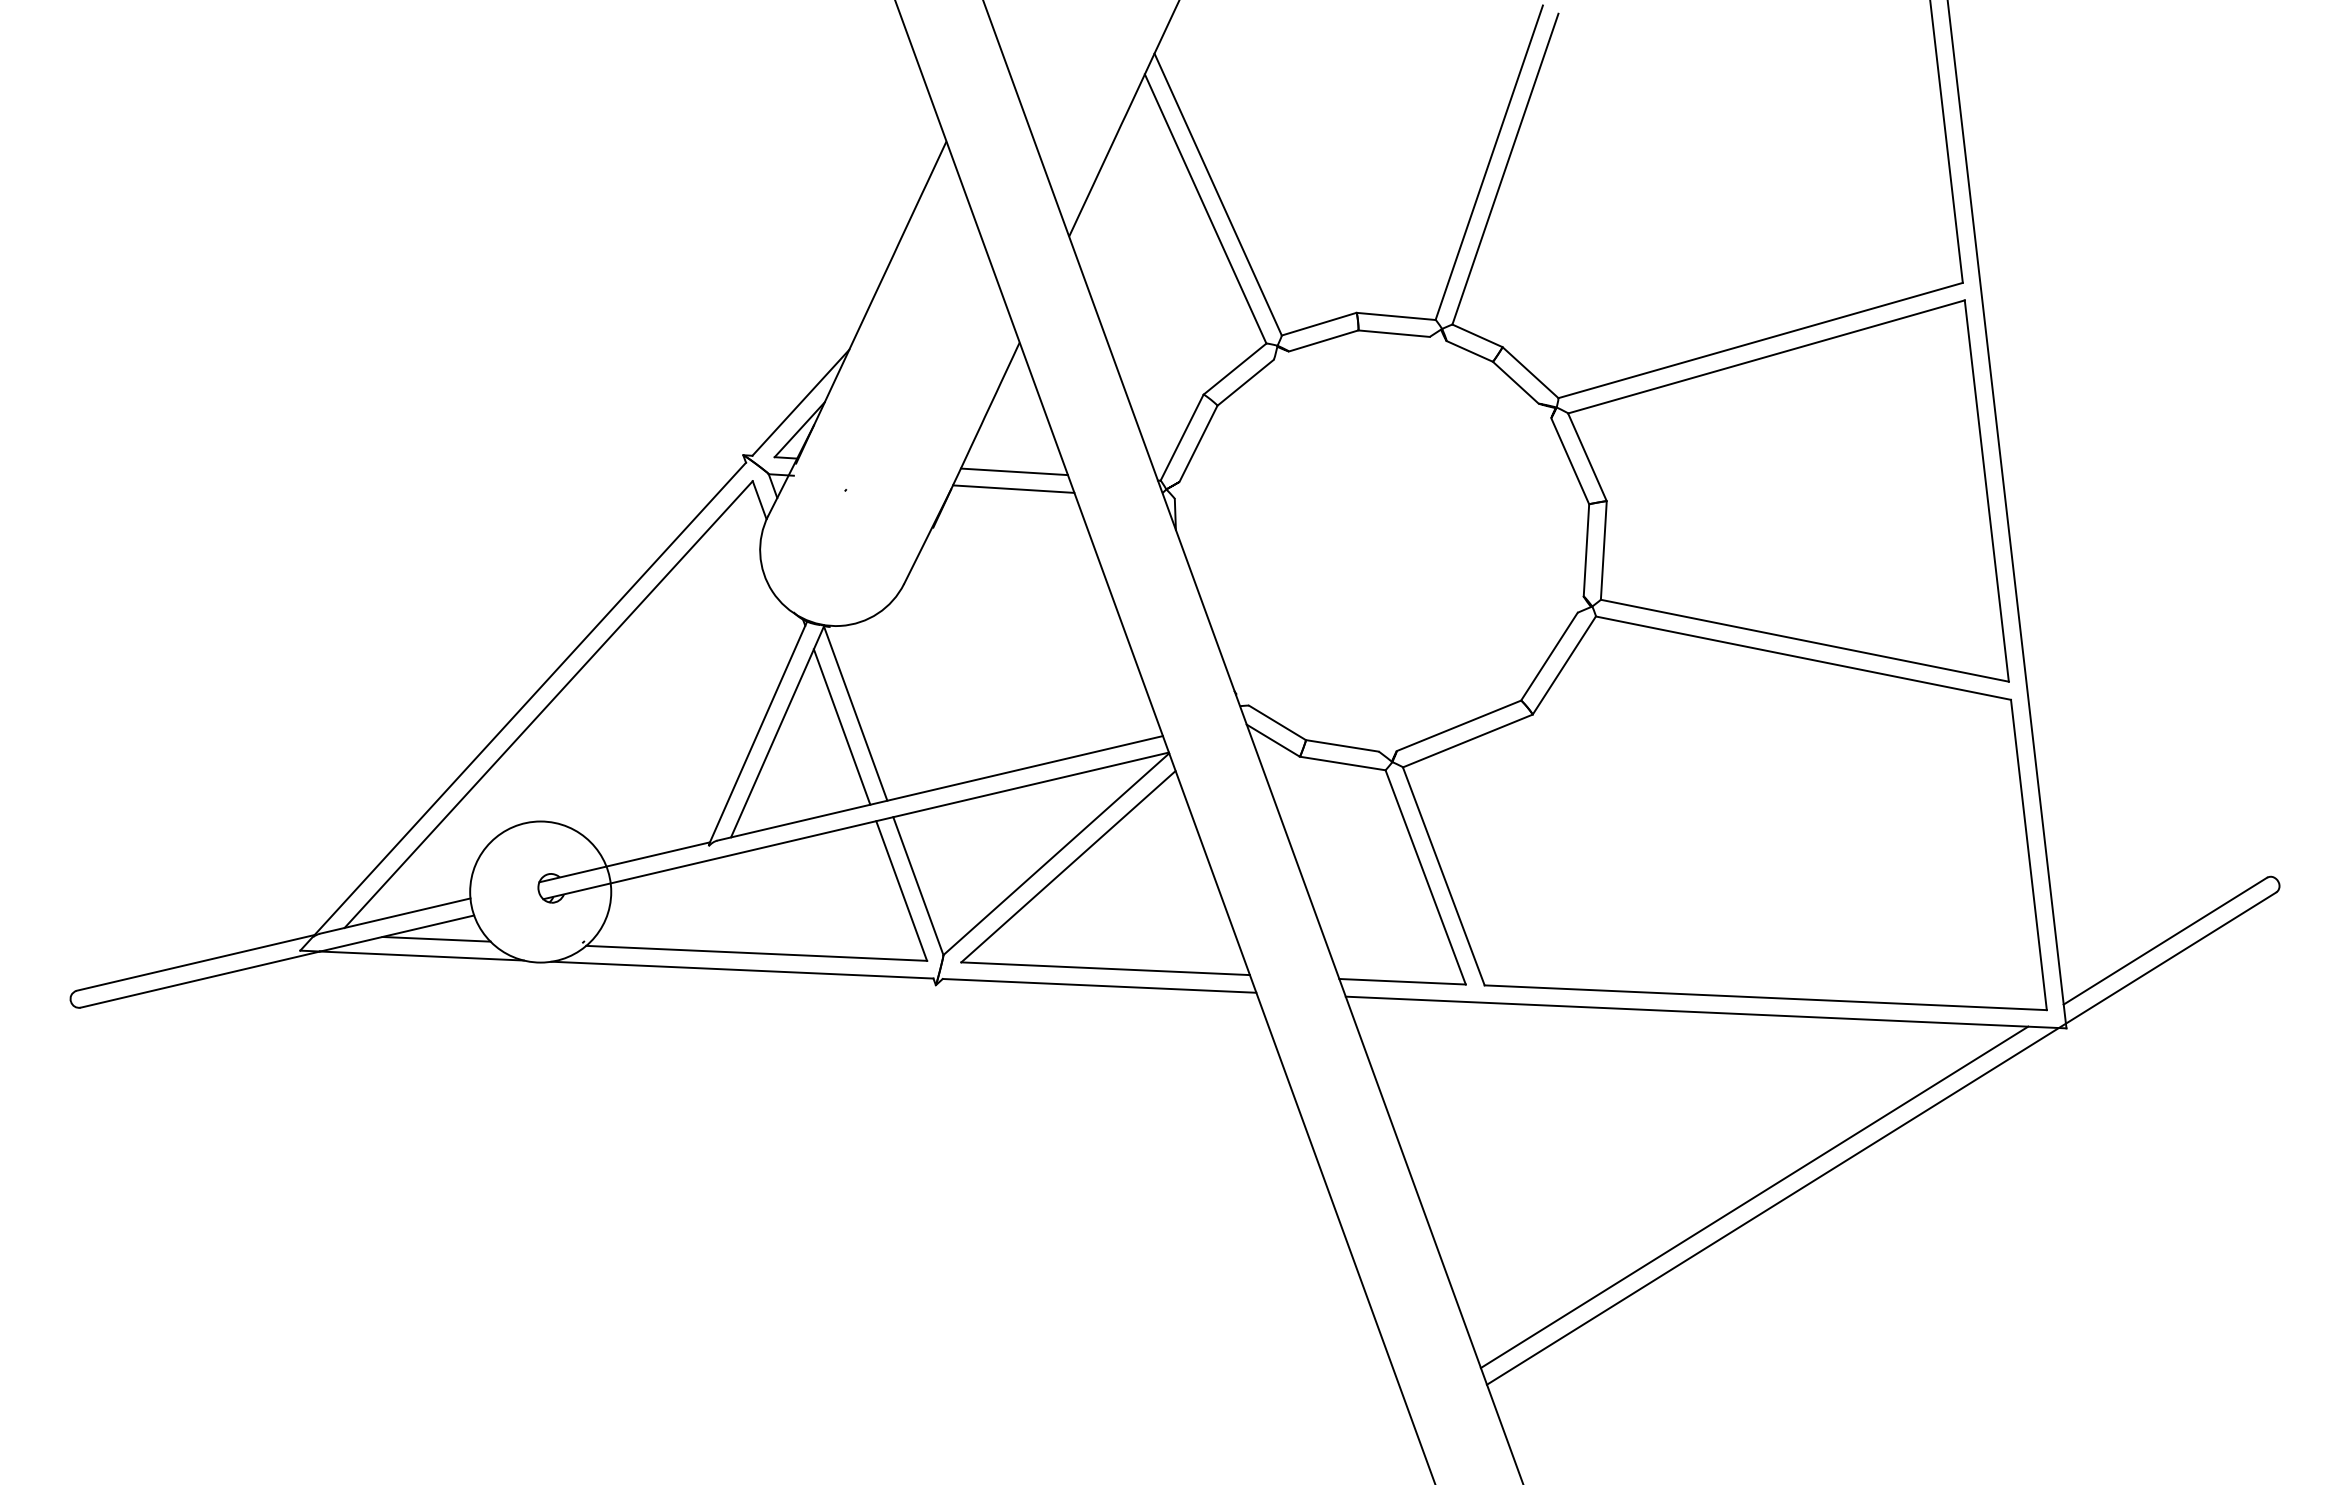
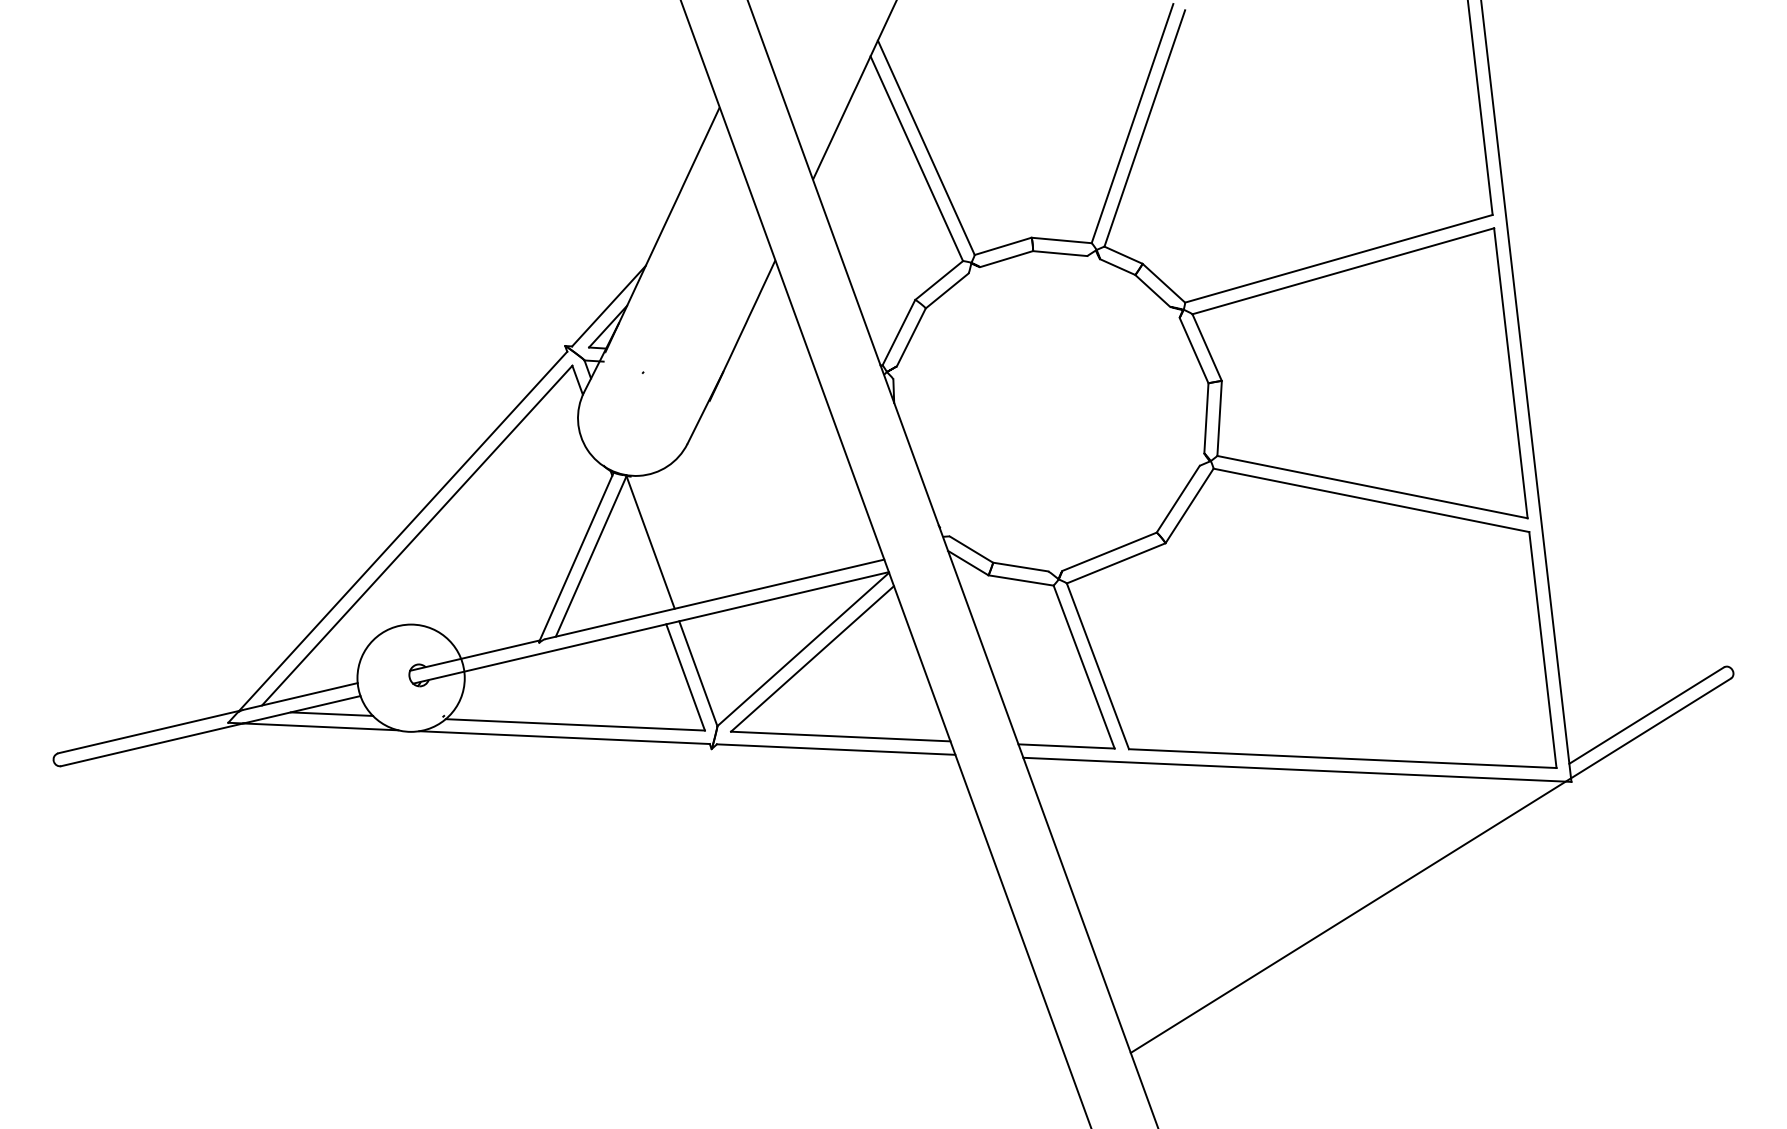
line: (1013, 471) -> (770, 358), removed
line: (1013, 488) -> (770, 371), removed
line: (841, 726) -> (639, 552), removed
line: (1754, 1197) -> (1334, 910), removed

